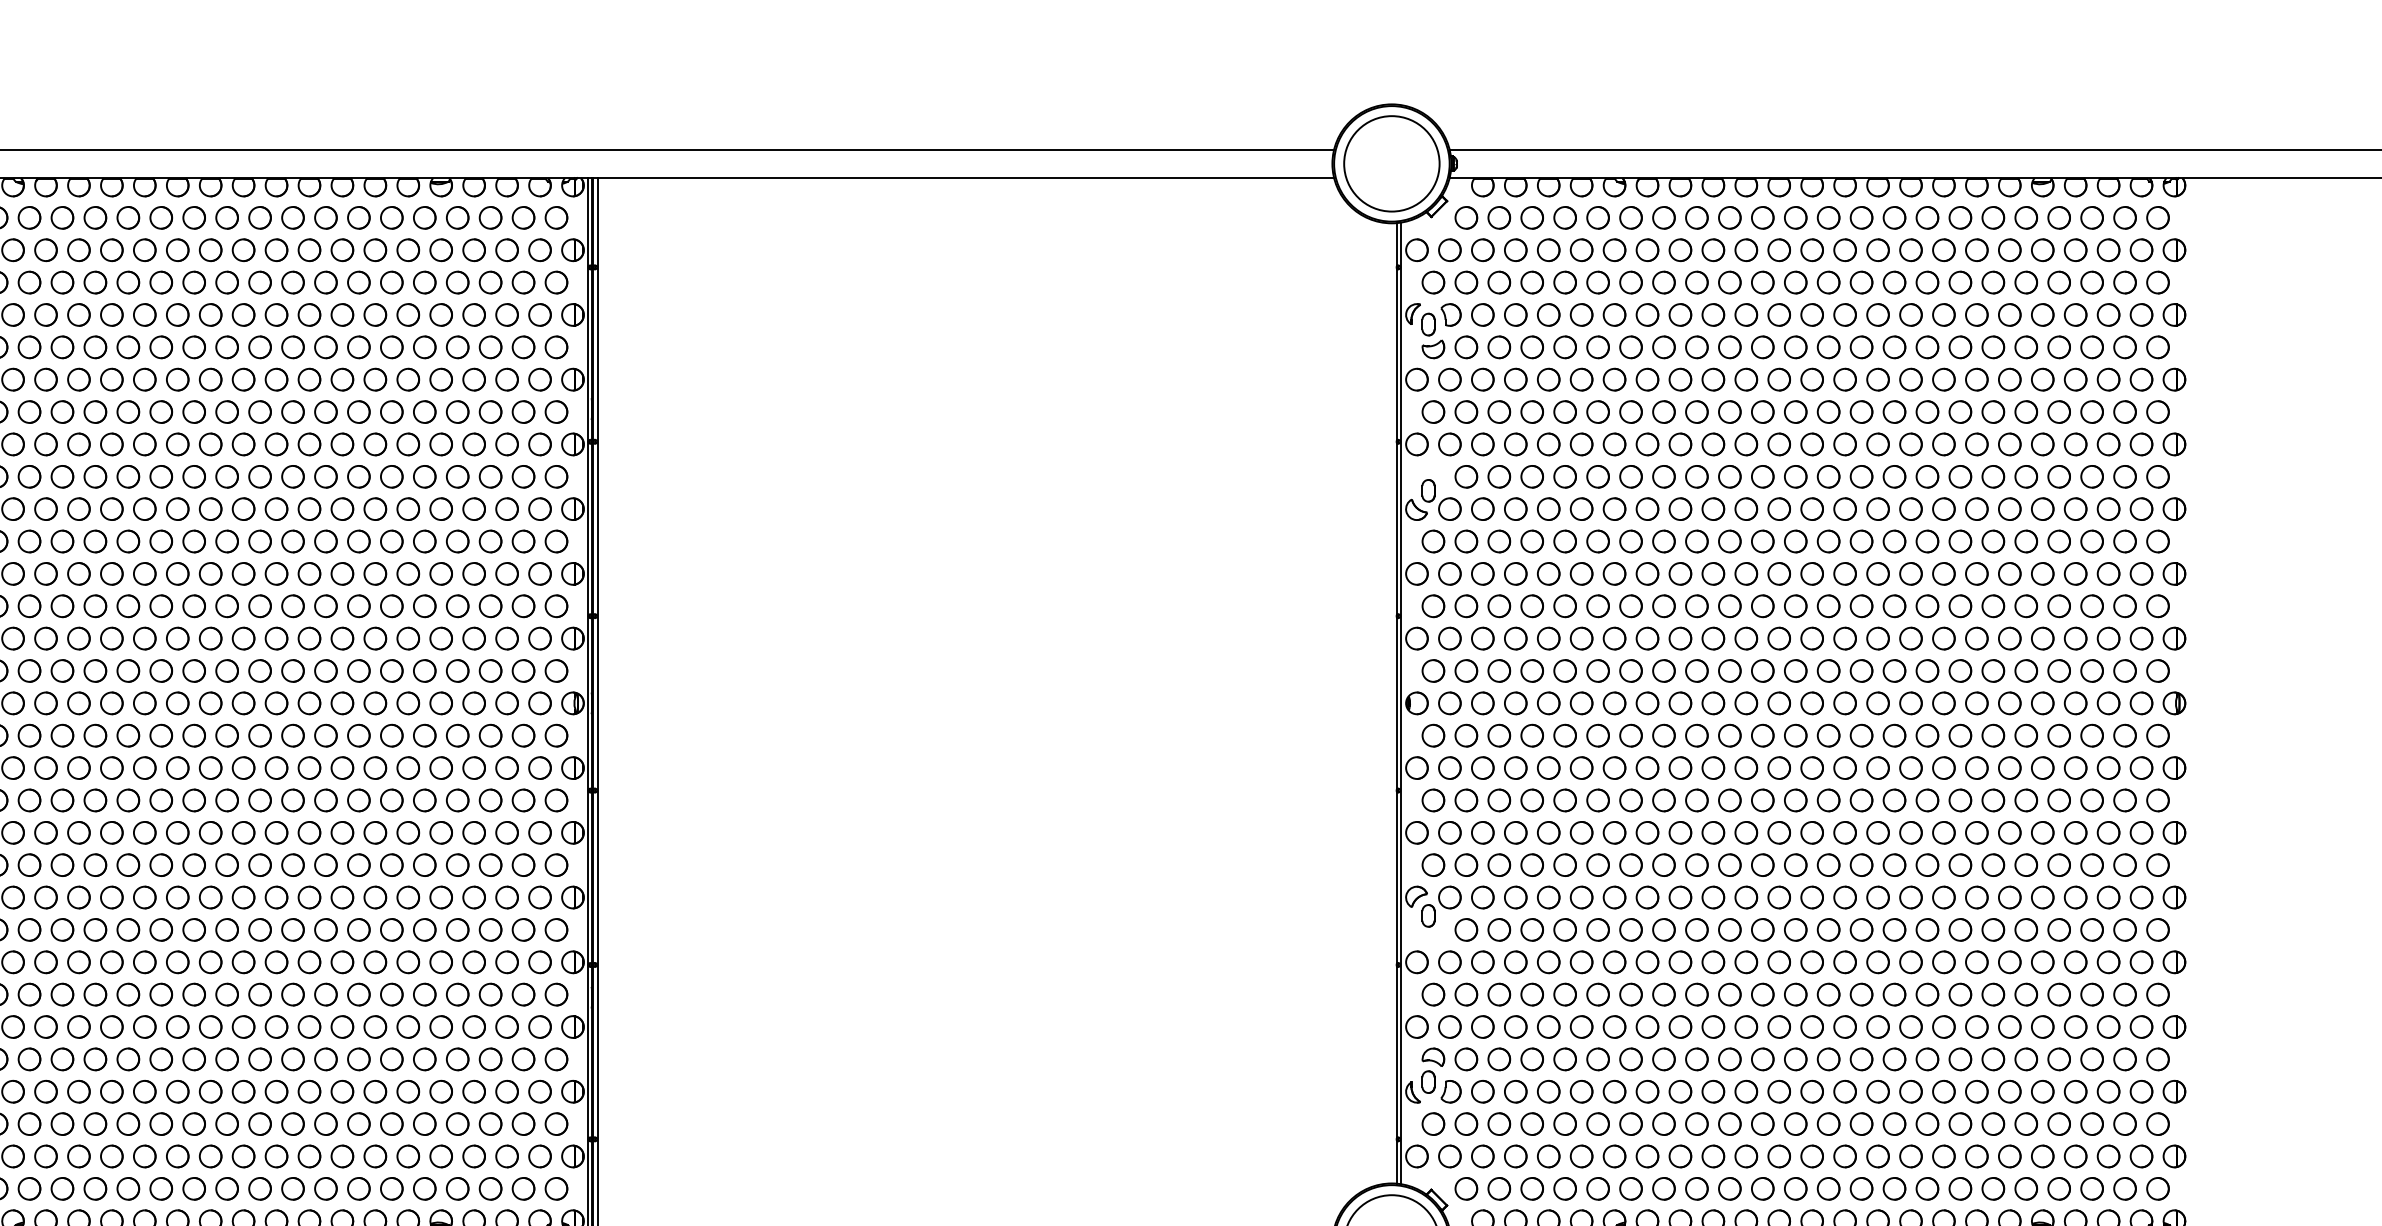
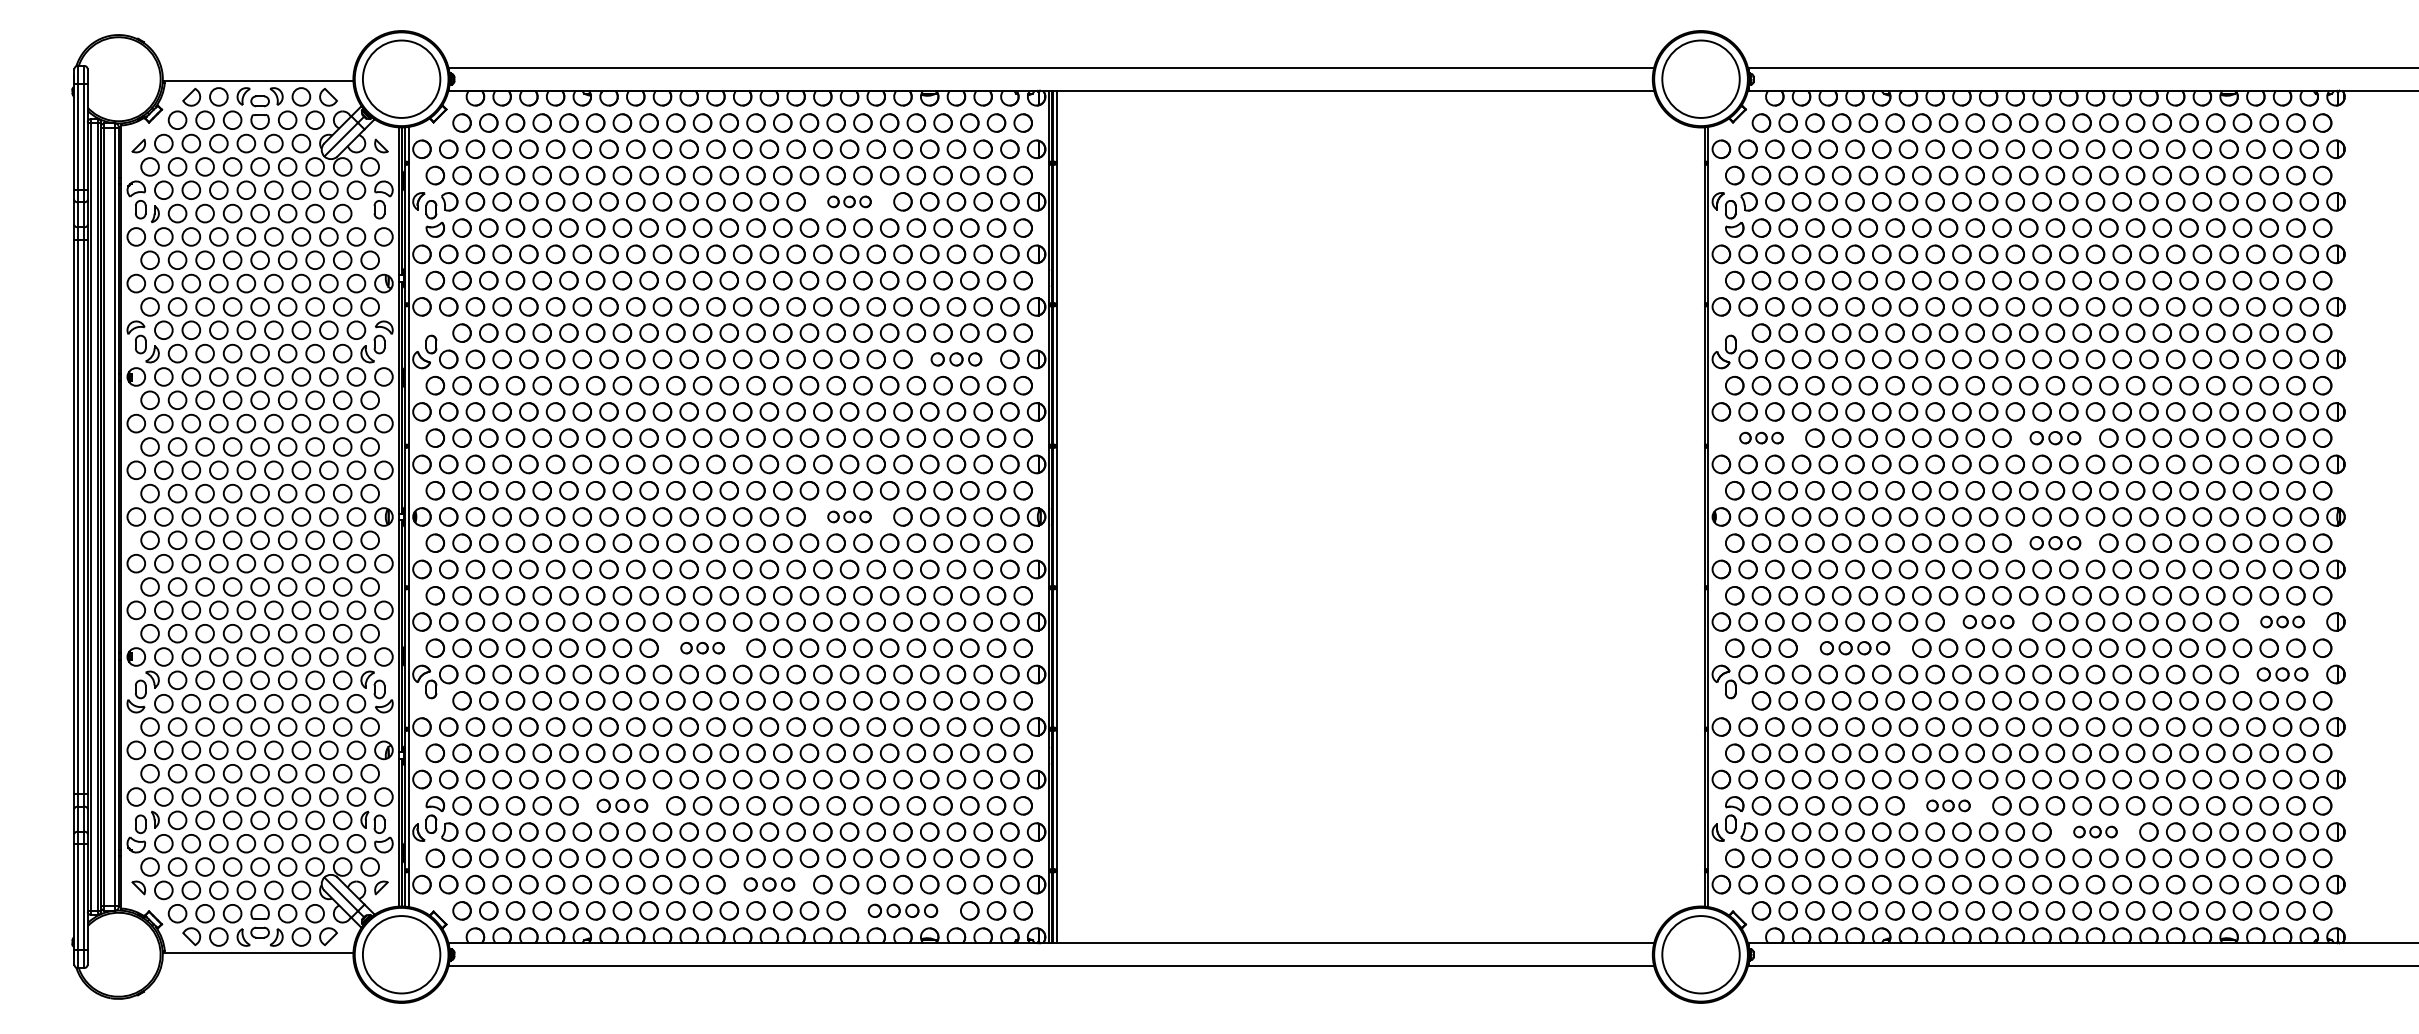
part: (342, 314) -> (849, 201), size x0.6
part: (474, 509) -> (956, 359), size x0.7
part: (1466, 605) -> (1761, 437), size x0.6
part: (1828, 605) -> (2055, 437), size x0.7
part: (342, 702) -> (849, 516), size x0.6
part: (1828, 734) -> (2055, 542), size x0.7
part: (1746, 832) -> (1988, 621), size x0.7
part: (2108, 832) -> (2282, 621), size x0.6
part: (161, 864) -> (702, 647), size x0.6
part: (1581, 864) -> (1854, 647), size x0.7
part: (2108, 897) -> (2282, 674), size x0.7
part: (62, 1058) -> (622, 805), size x0.7
part: (1696, 1058) -> (1948, 805), size x0.6
part: (1878, 1091) -> (2095, 831), size x0.6
part: (243, 1156) -> (769, 884), size x0.7
part: (407, 1188) -> (902, 910), size x0.7

